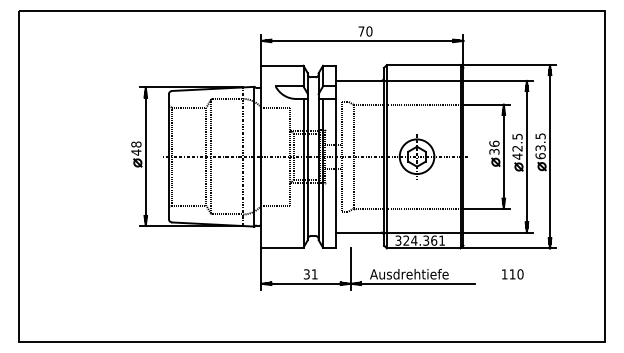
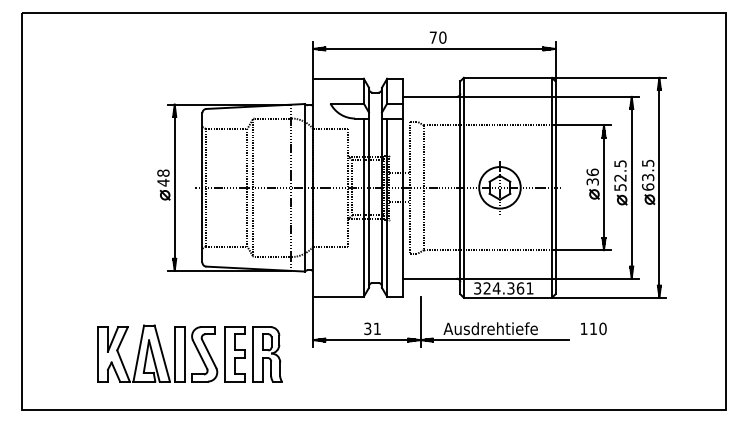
text: (517, 156) -> (620, 187), 42.5 -> 52.5
text: (512, 274) -> (593, 328), moved
part: (158, 294) -> (189, 353), added

